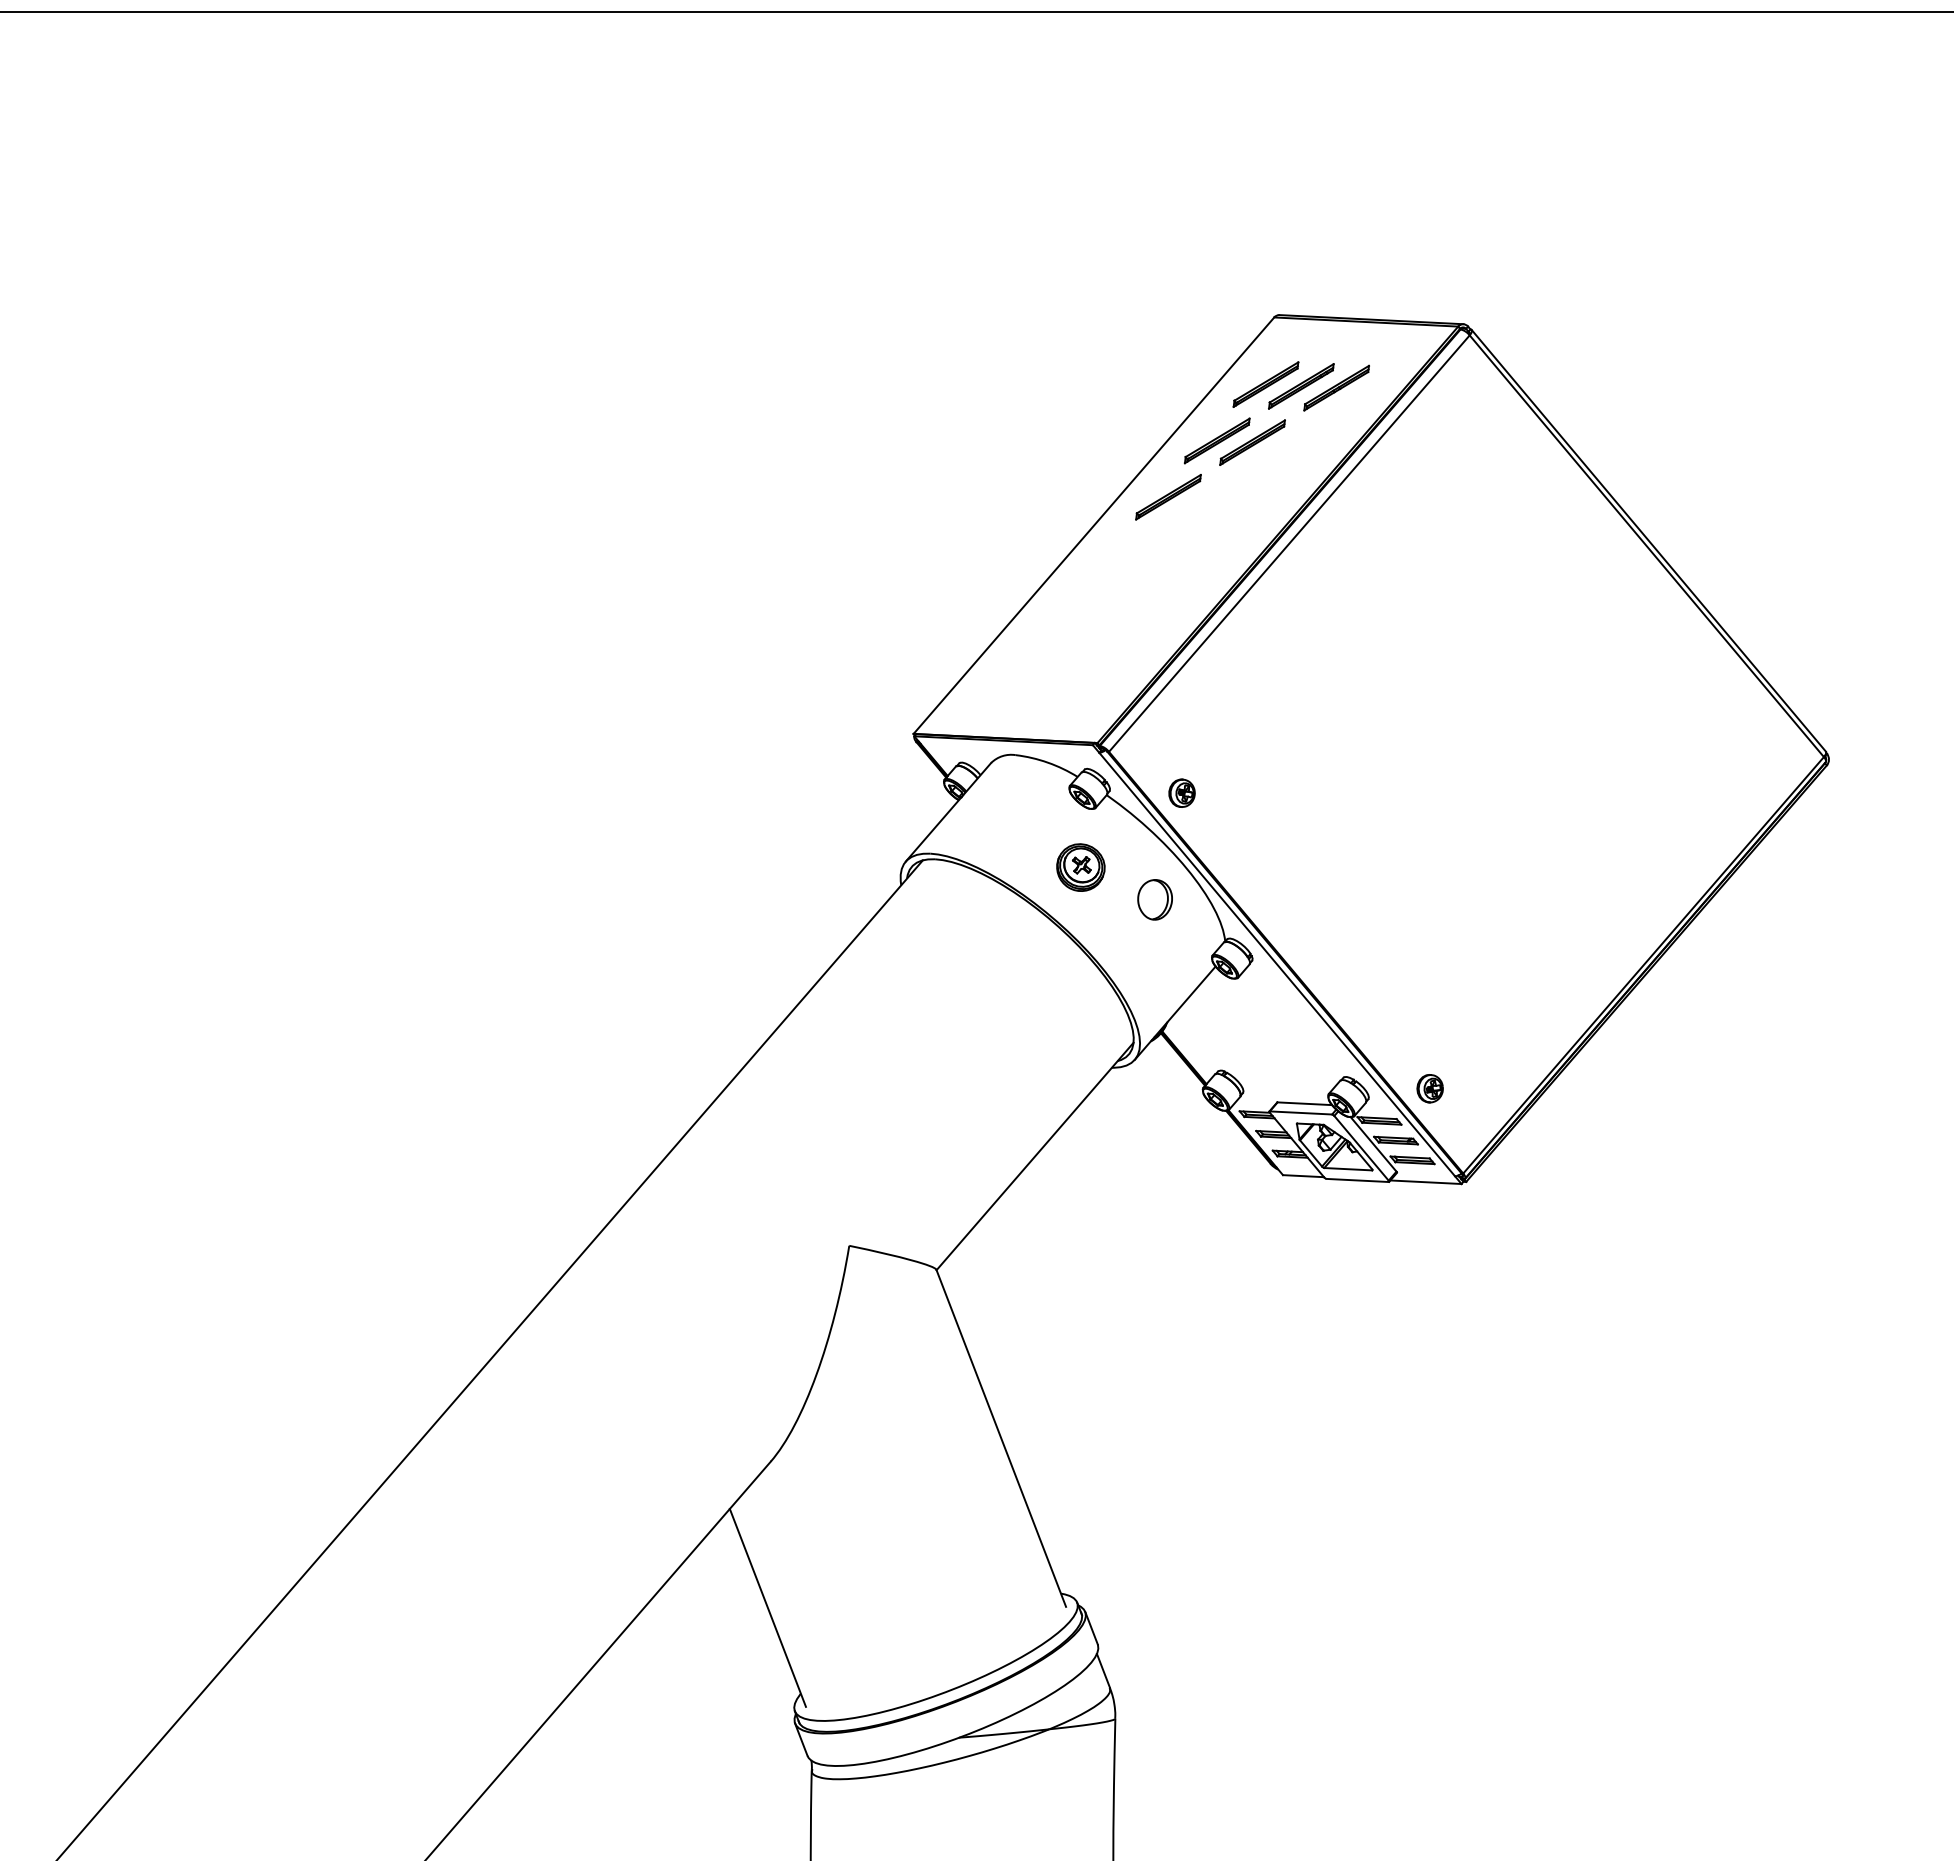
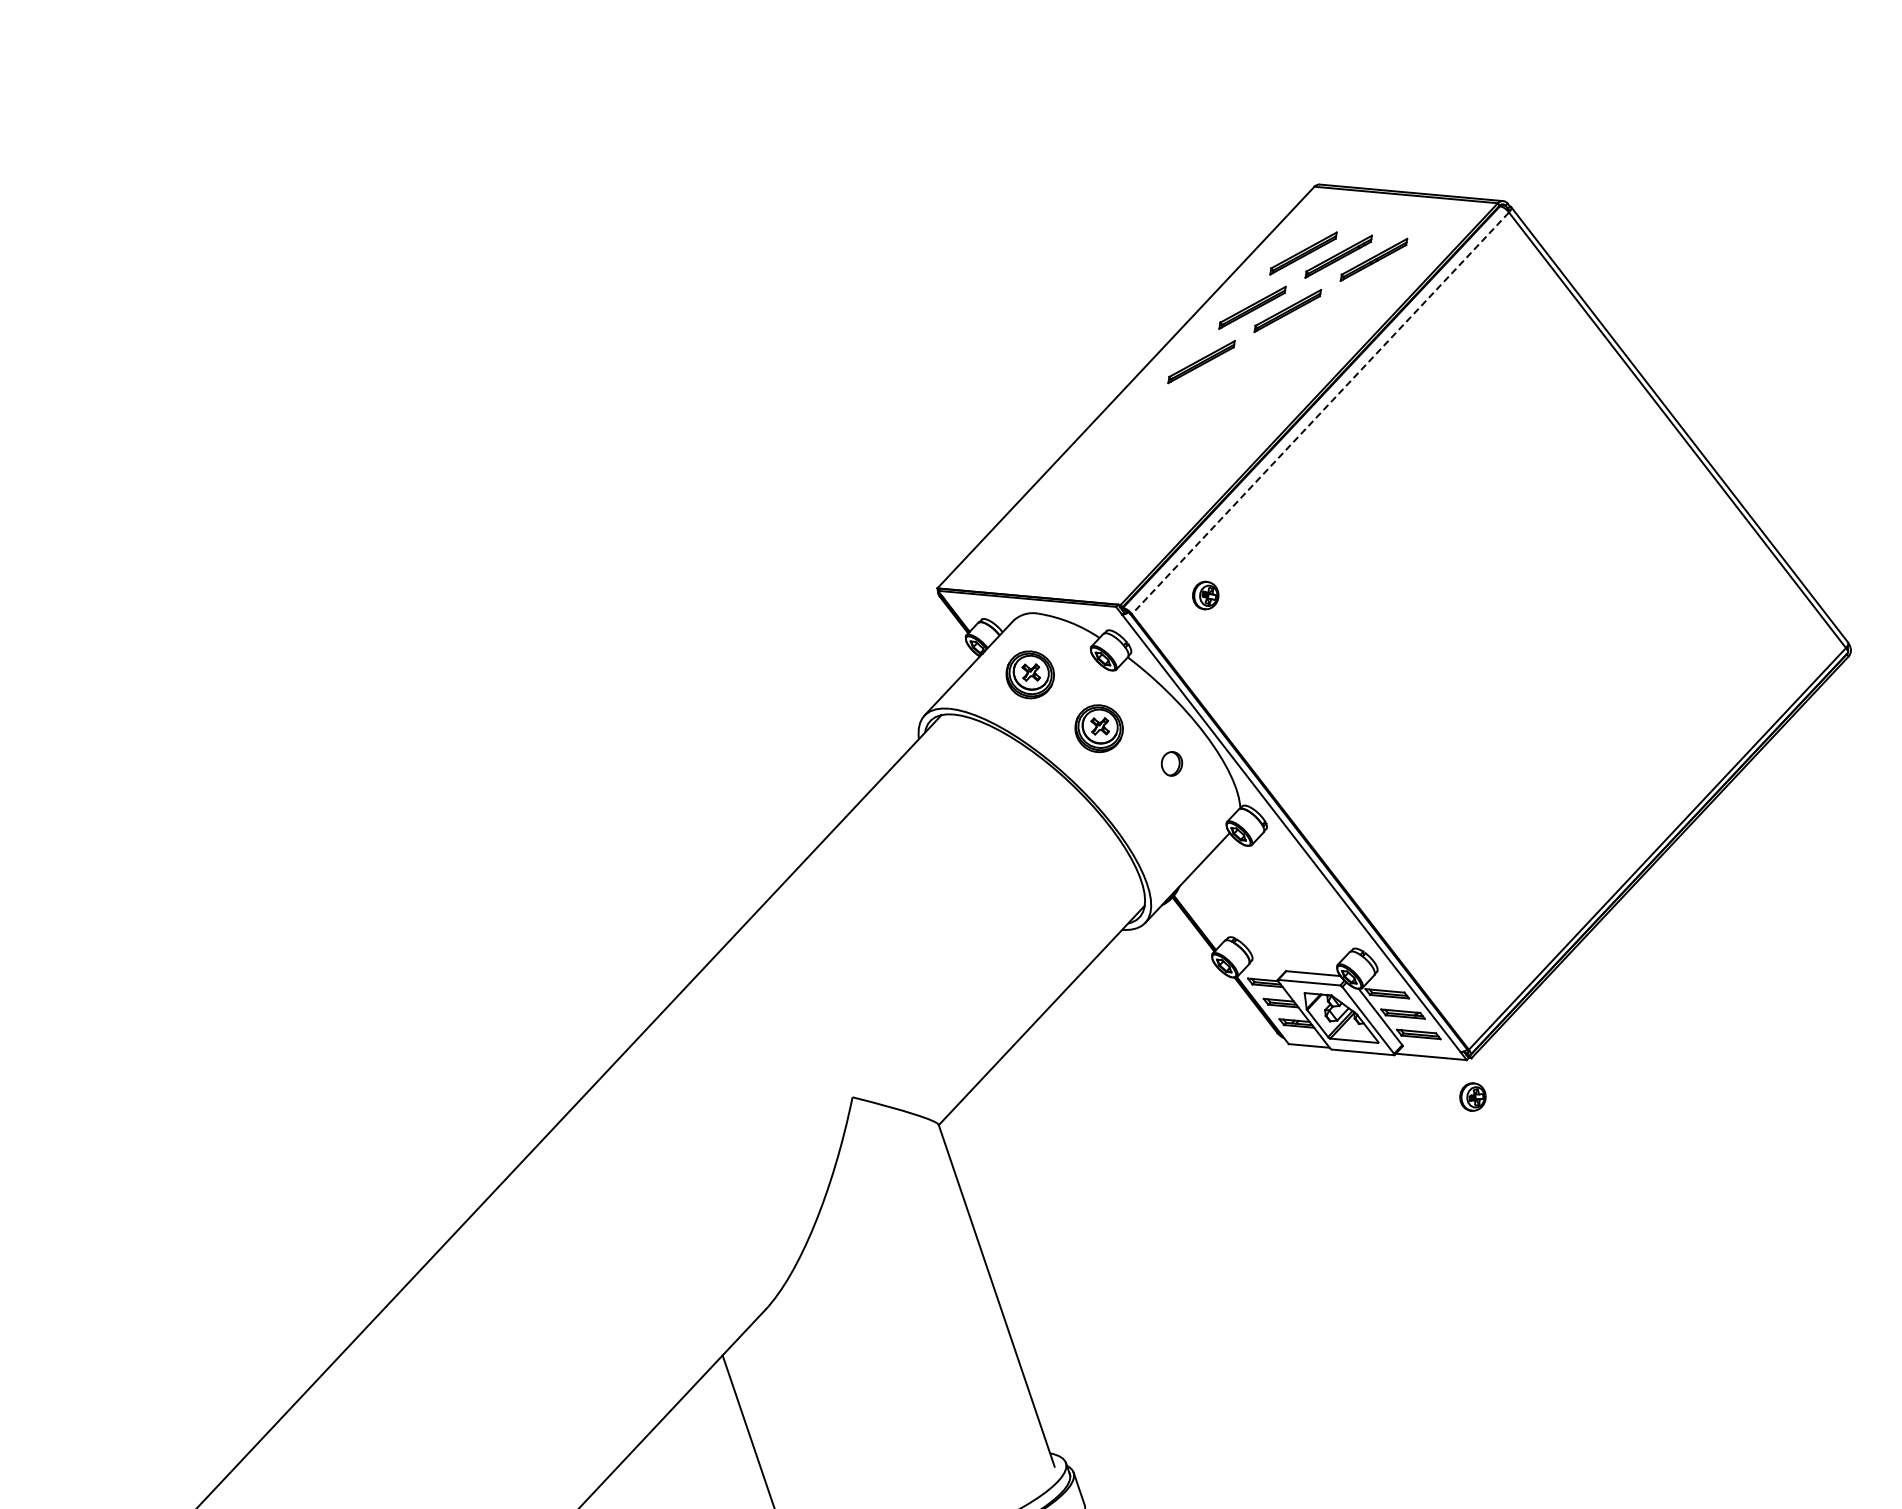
line: (1289, 544) -> (1320, 414), solid -> dashed
part: (1181, 792) -> (1205, 594), moved
part: (1009, 816) -> (1029, 674), added
part: (1154, 899) -> (1171, 763), size x0.6
part: (1429, 1088) -> (1472, 1096), moved

